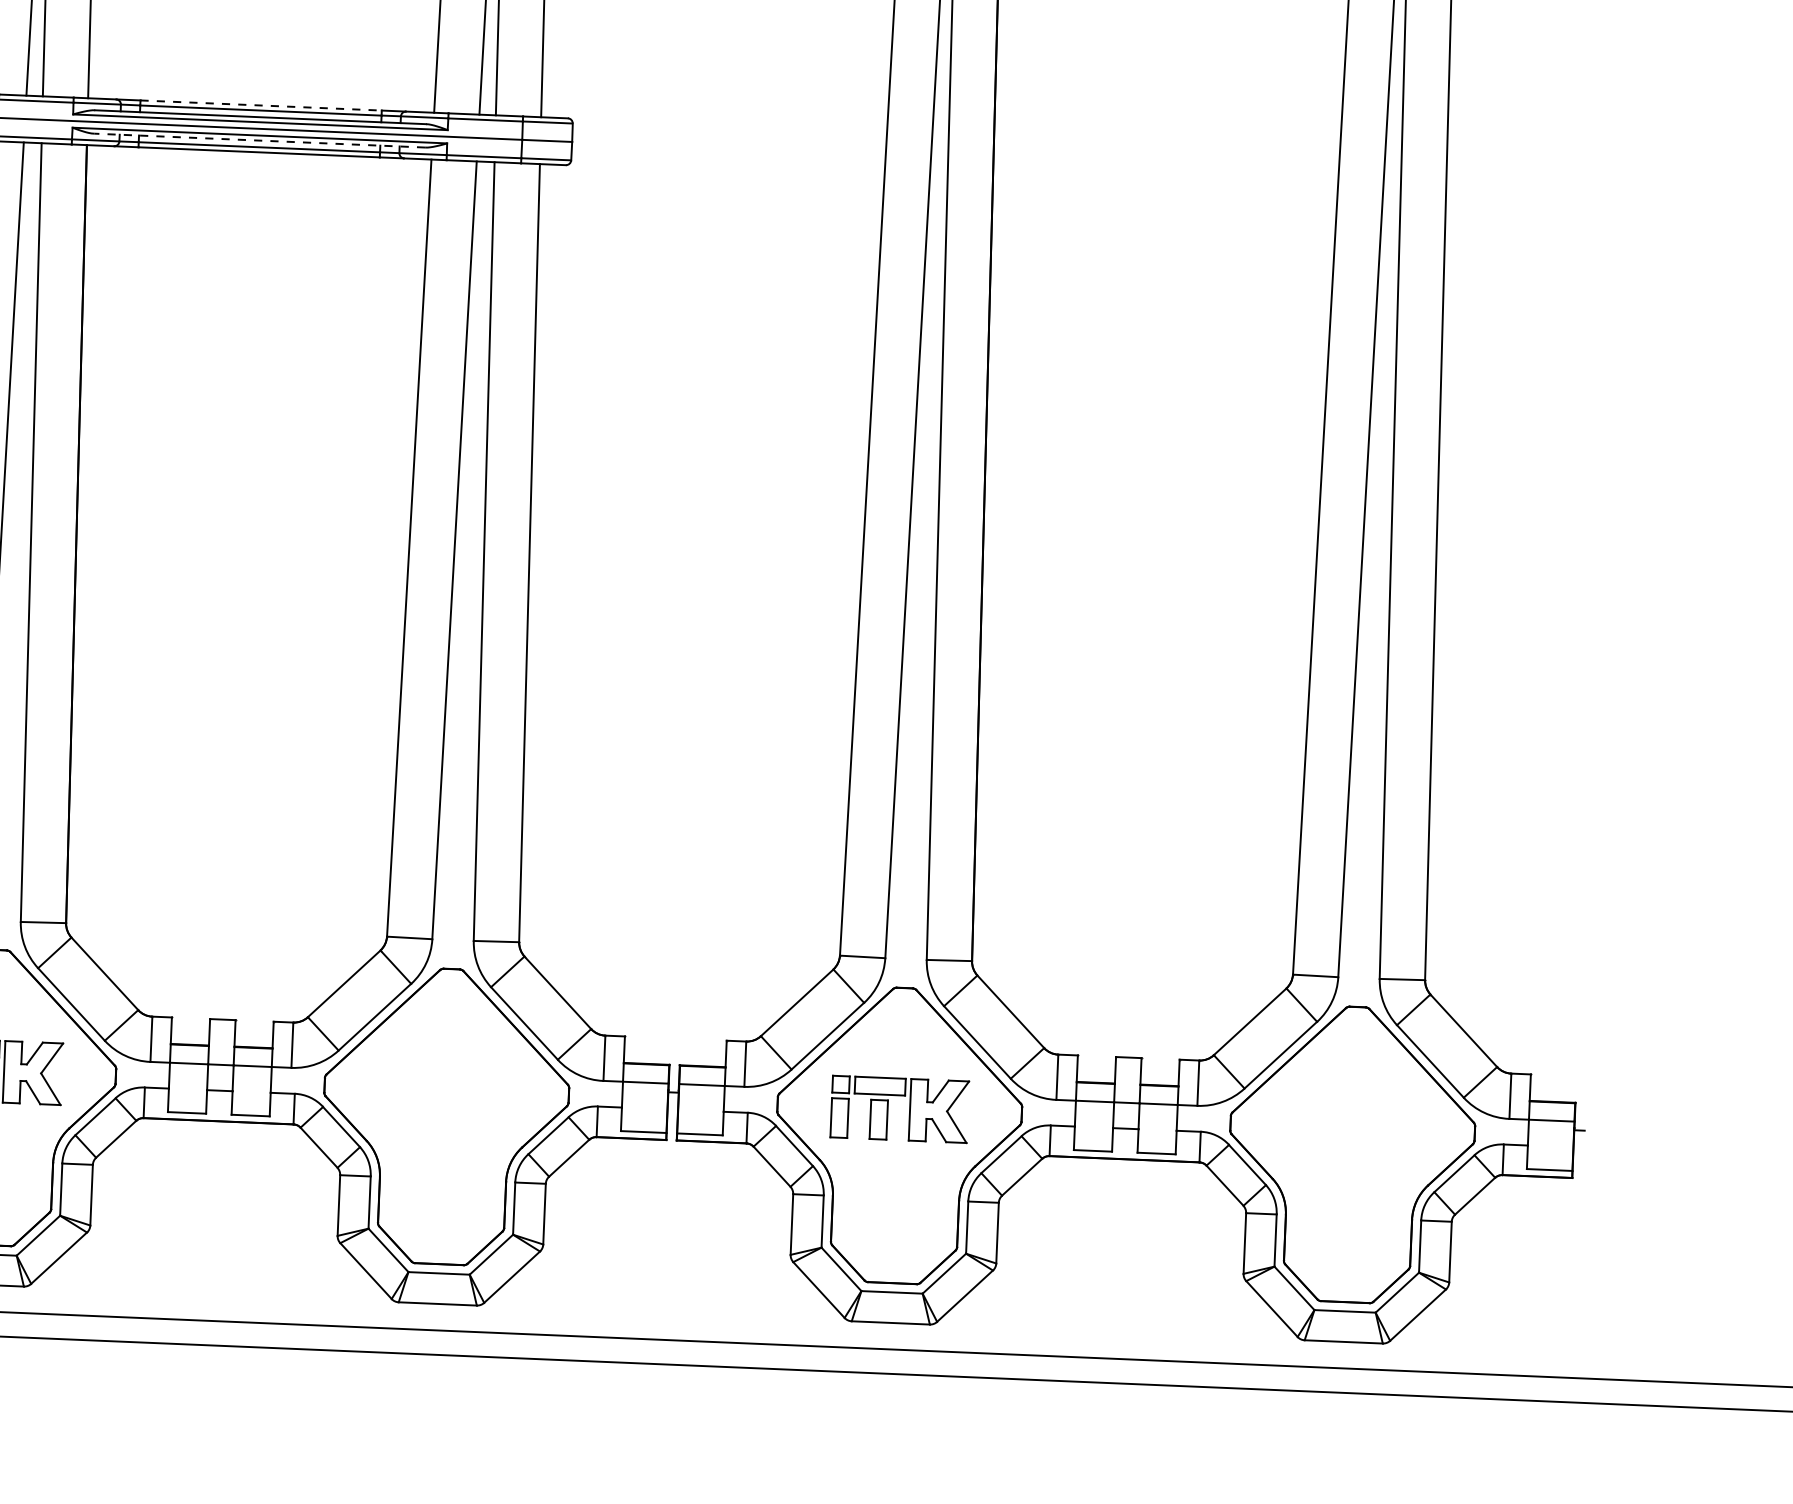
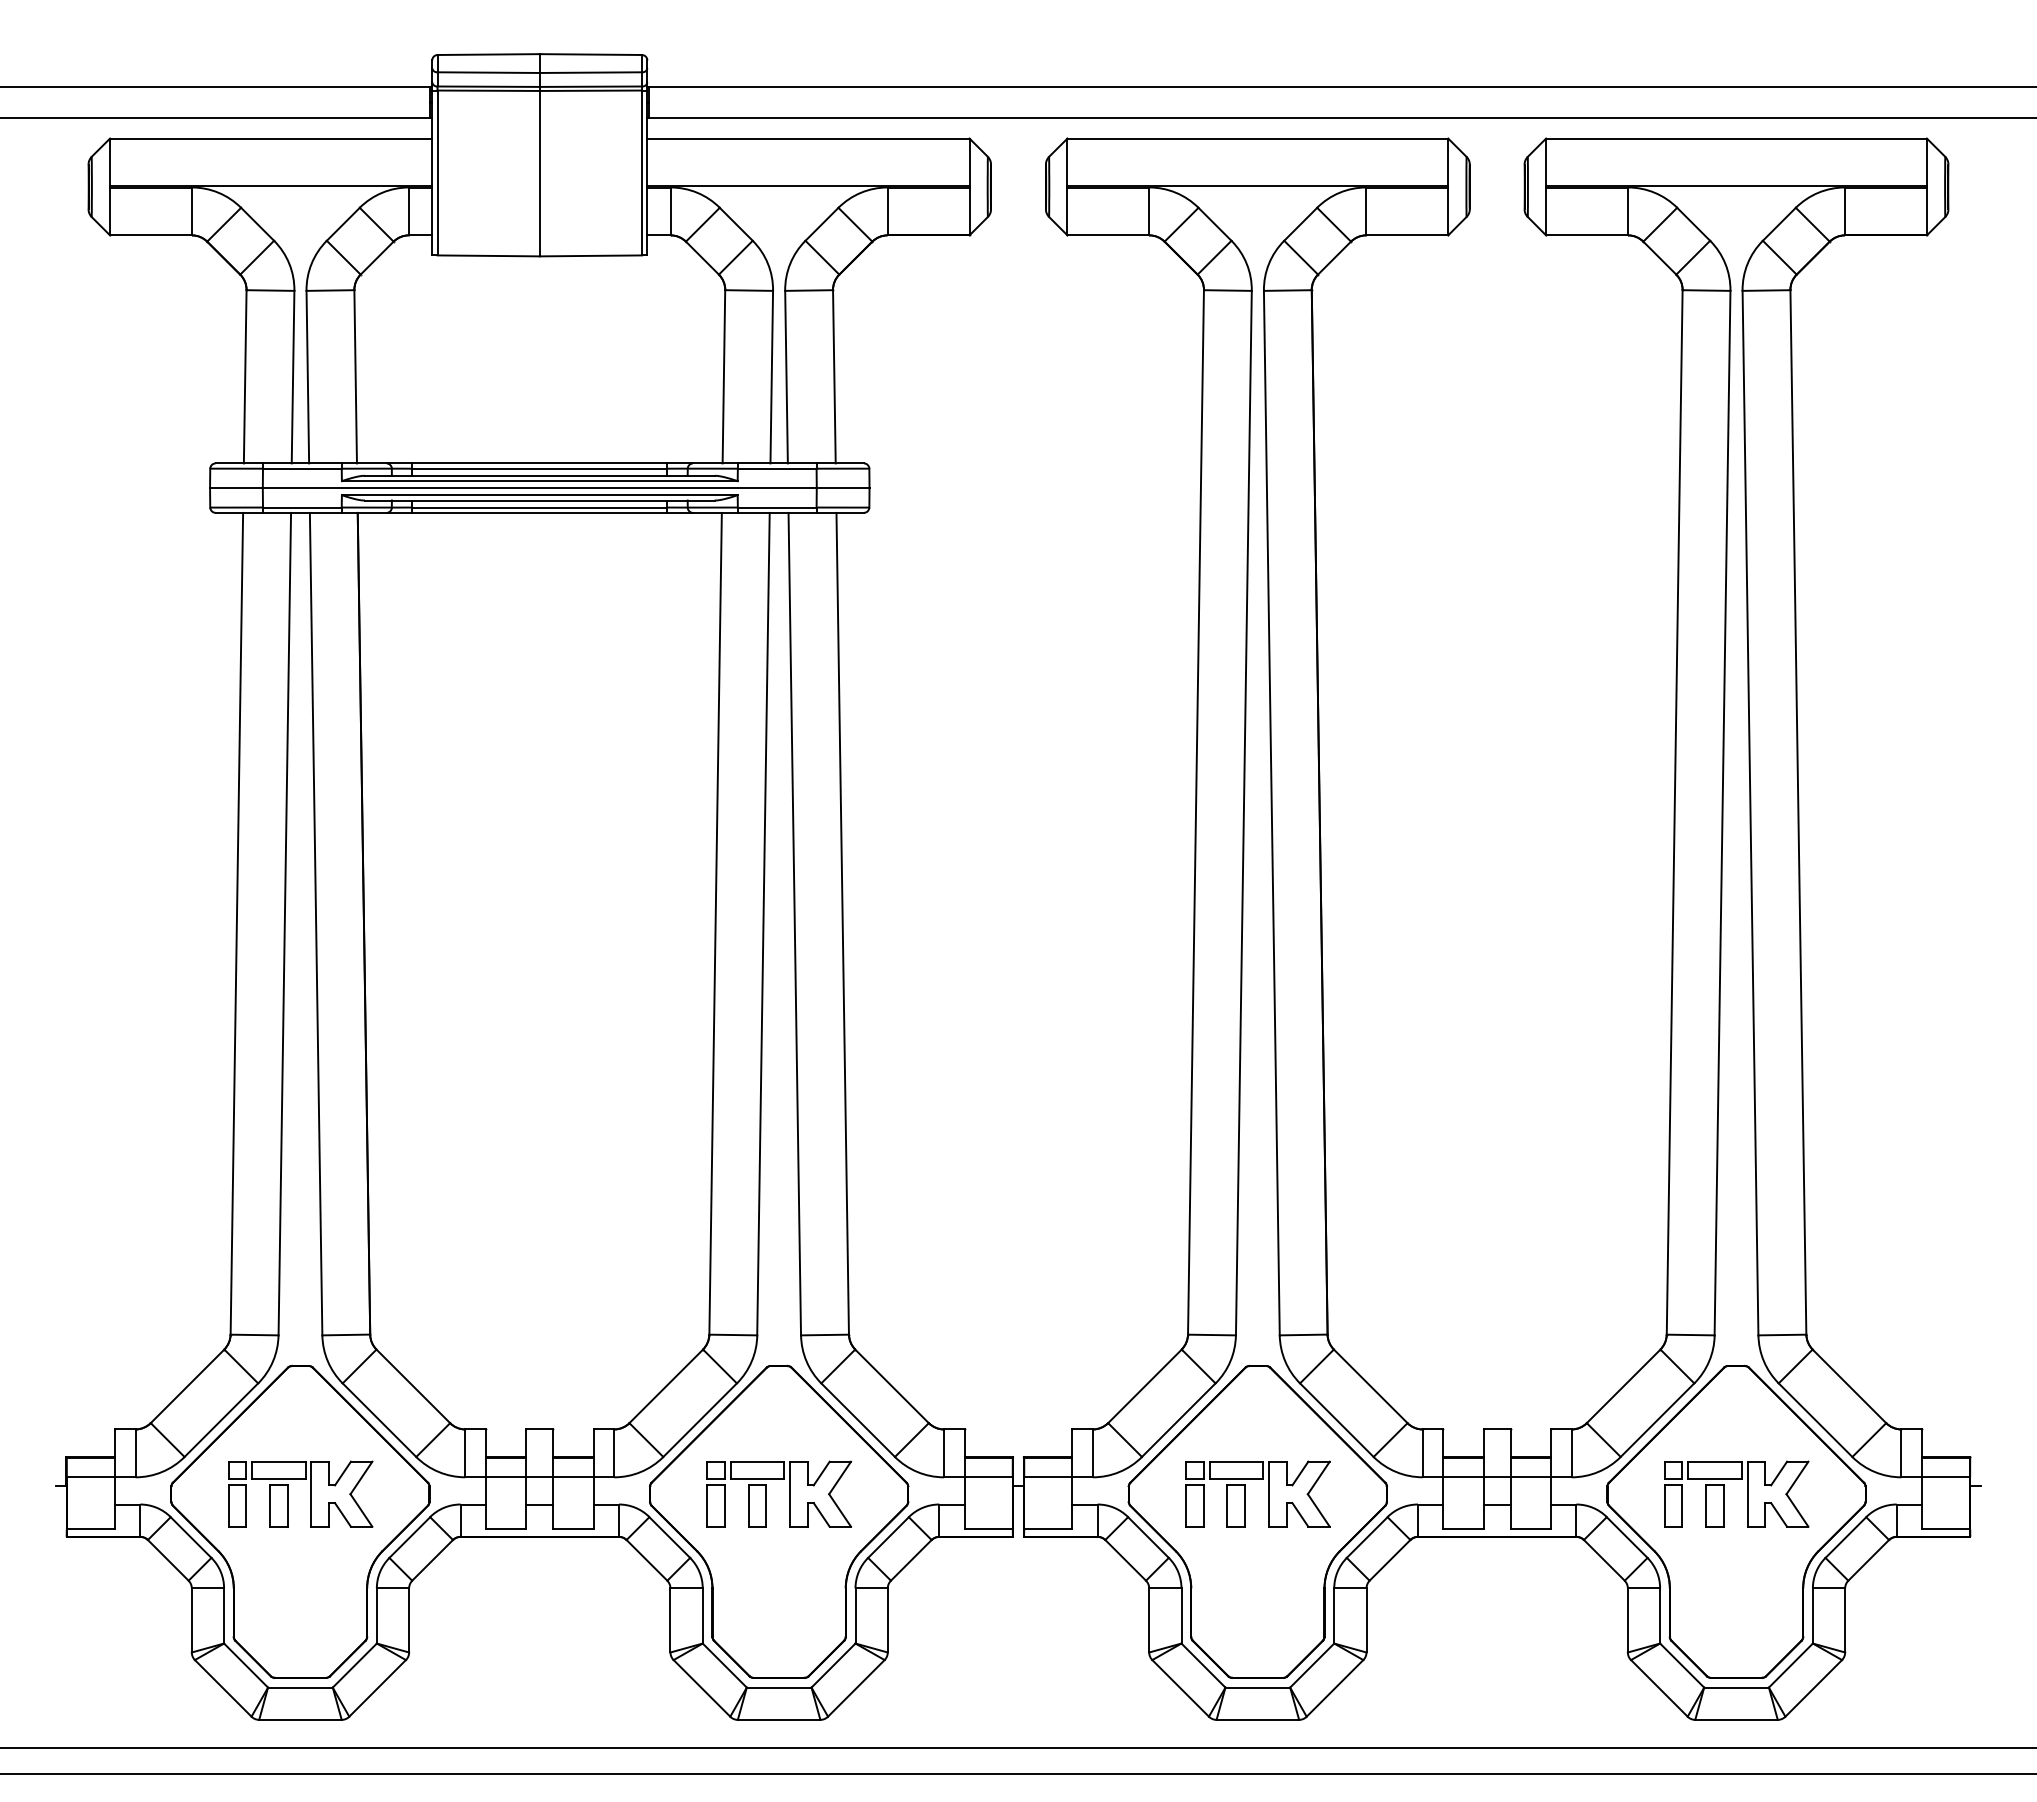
line: (261, 105) -> (540, 463), dashed -> solid
line: (259, 140) -> (539, 500), dashed -> solid
part: (456, 1090) -> (789, 1493), added
part: (1363, 1128) -> (1747, 1493), added

